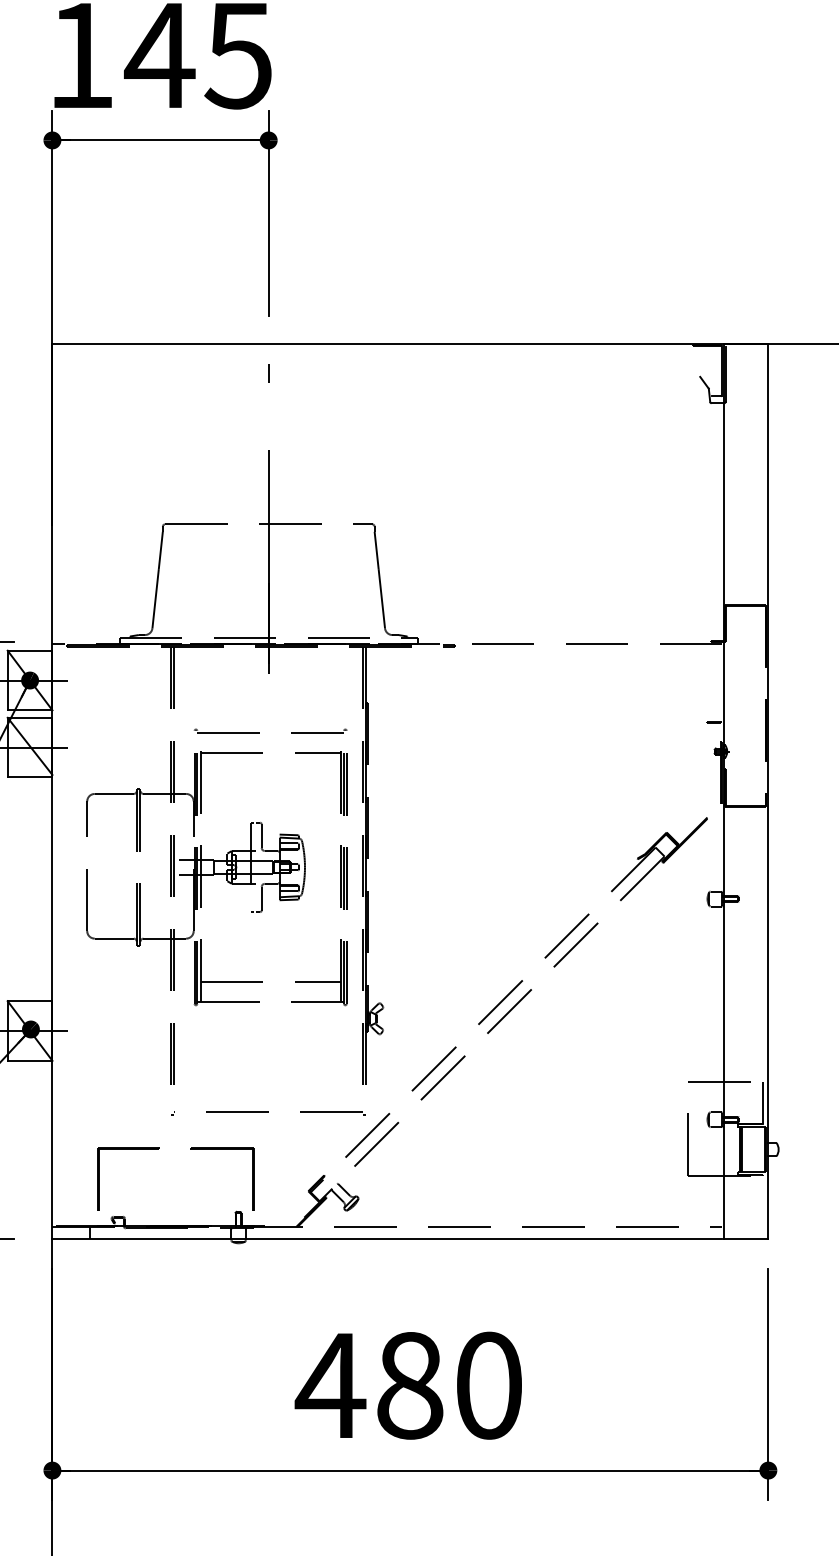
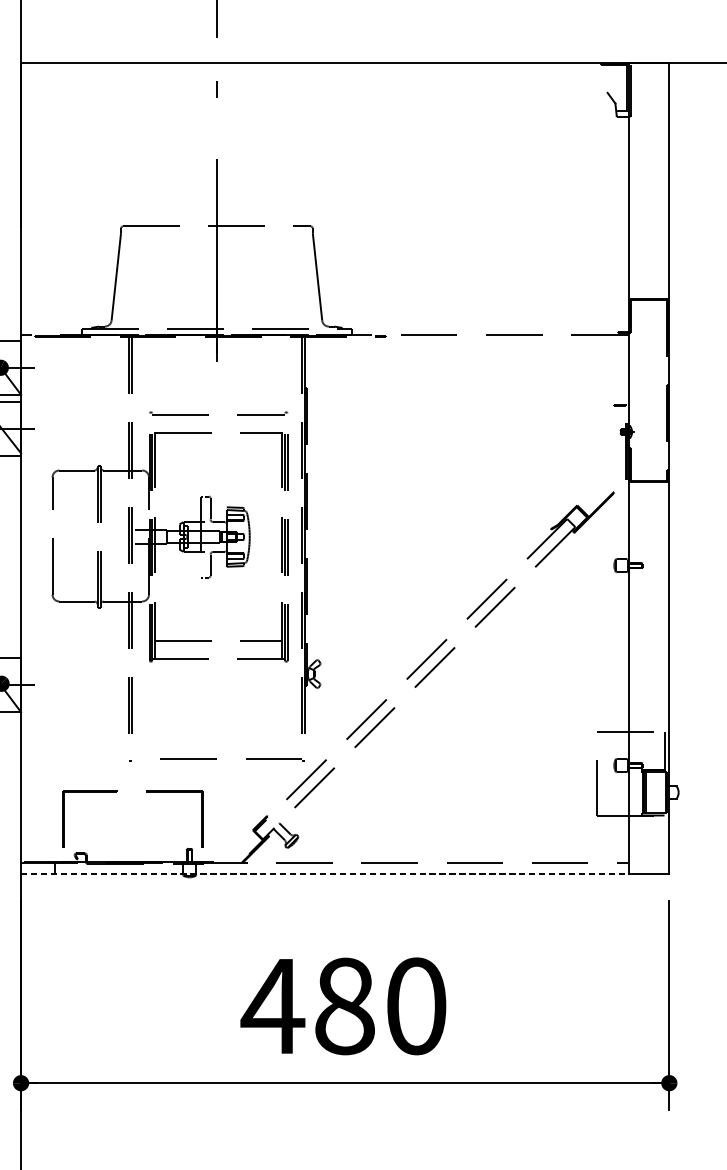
line: (387, 1239) -> (324, 873), solid -> dashed

